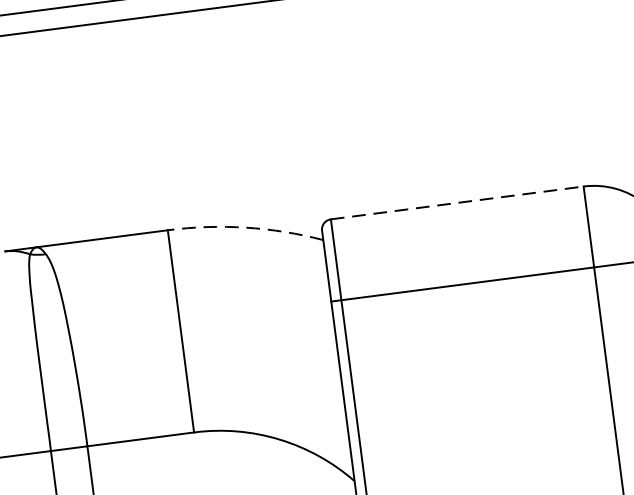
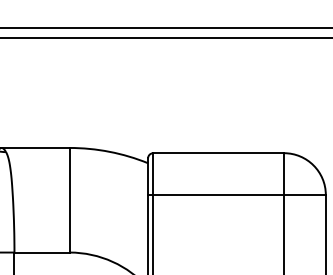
line: (458, 203) -> (219, 153), dashed -> solid
arc: (245, 227) -> (109, 151), dashed -> solid

